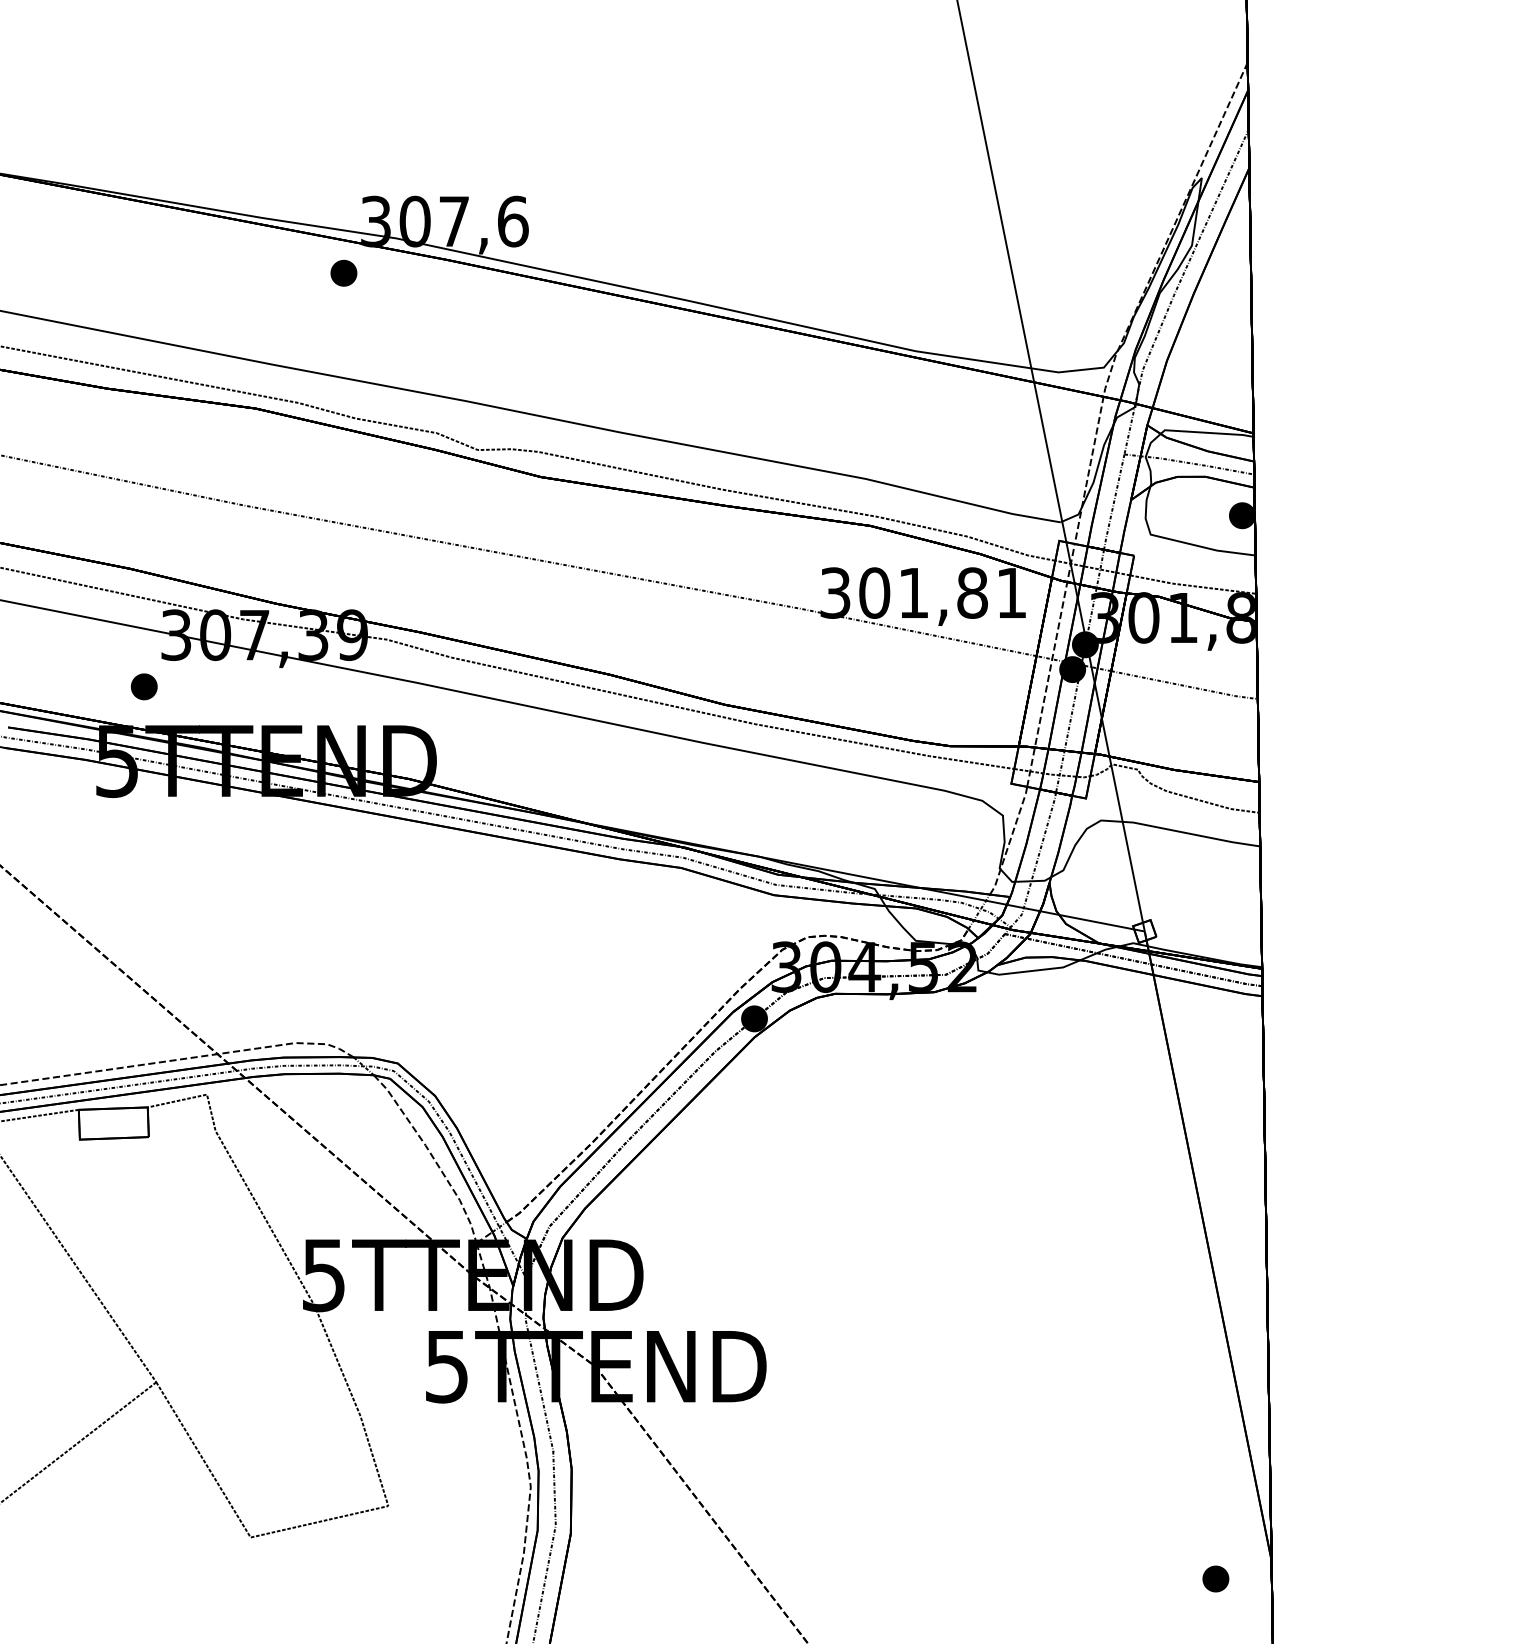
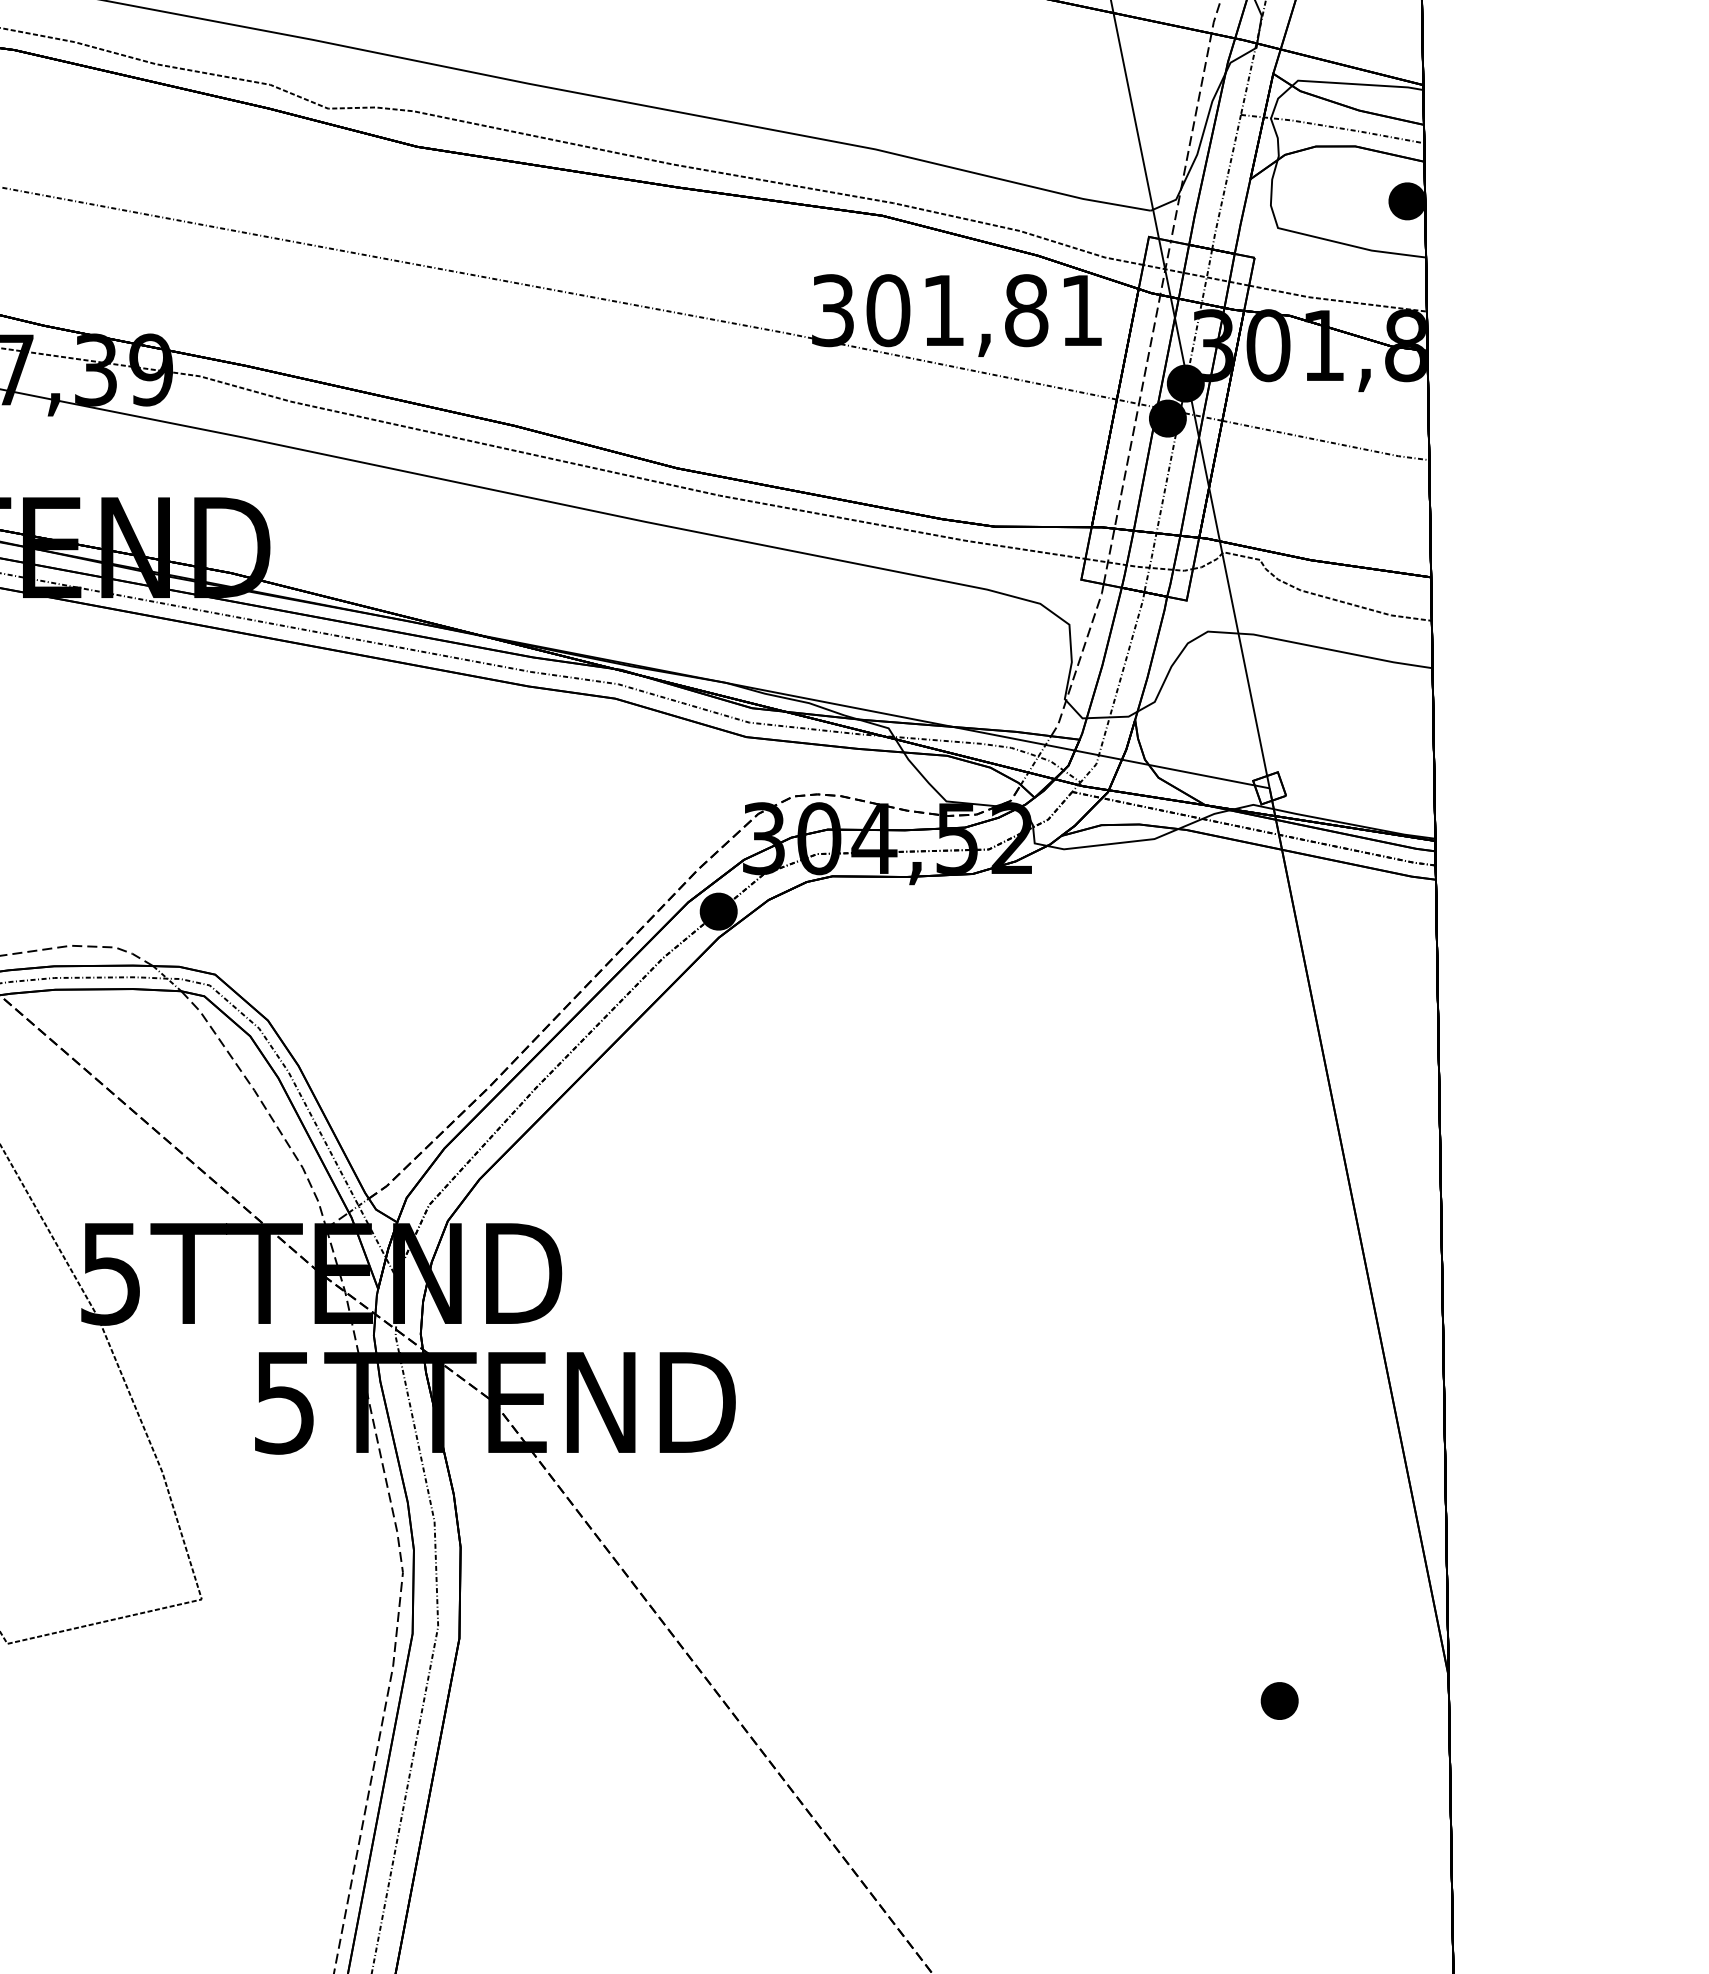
part: (1215, 1578) -> (1279, 1700), moved

